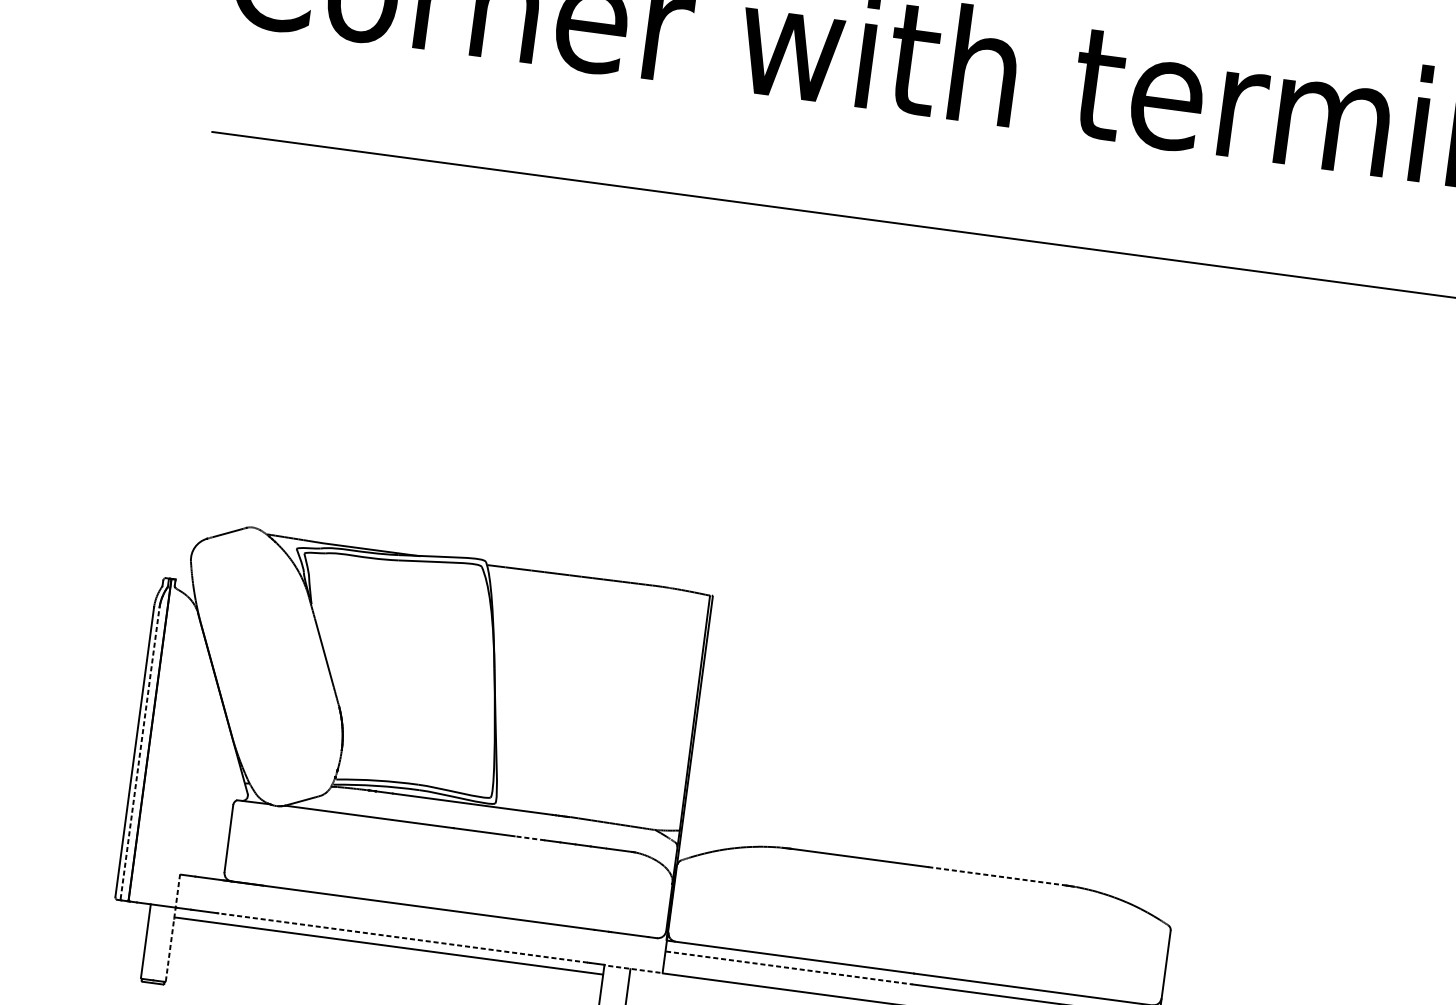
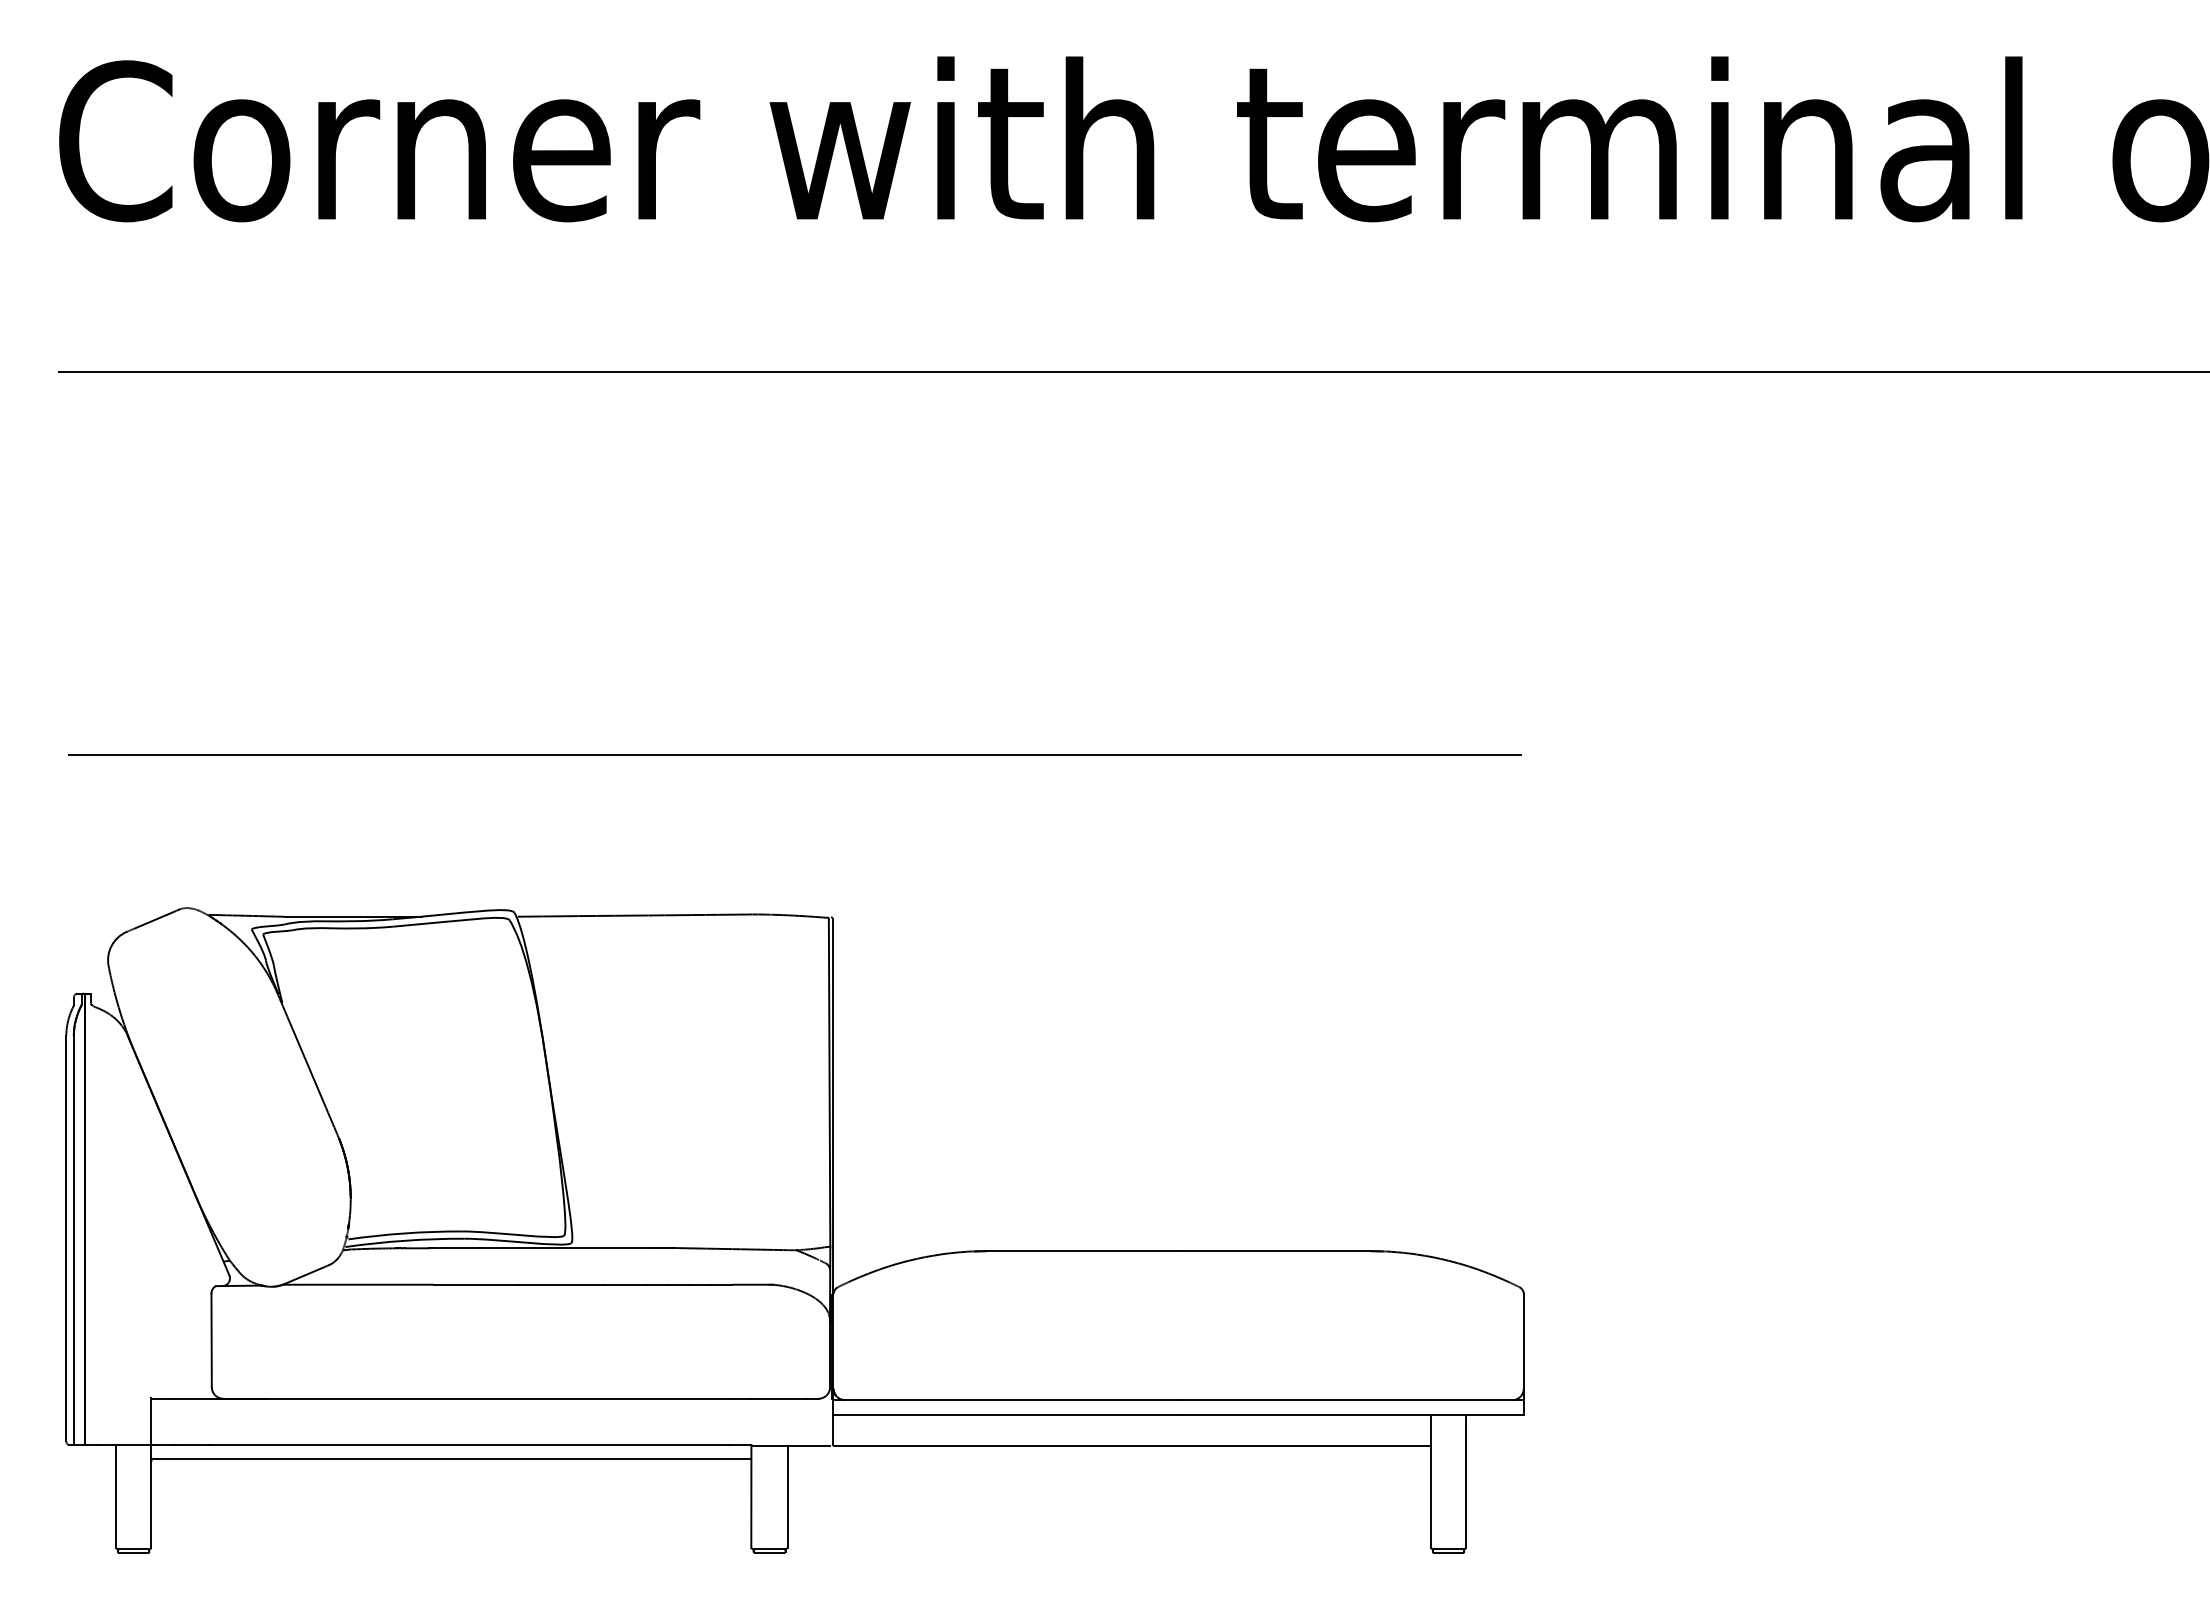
line: (701, 475) -> (794, 754), added
line: (139, 753) -> (73, 1239), dashed -> solid
line: (529, 838) -> (625, 1284), dashed -> solid
line: (996, 876) -> (1274, 1251), dashed -> solid
line: (173, 927) -> (151, 1472), dashed -> solid
line: (402, 938) -> (468, 1445), dashed -> solid
line: (632, 968) -> (790, 1445), dashed -> solid
line: (789, 968) -> (1006, 1415), dashed -> solid

